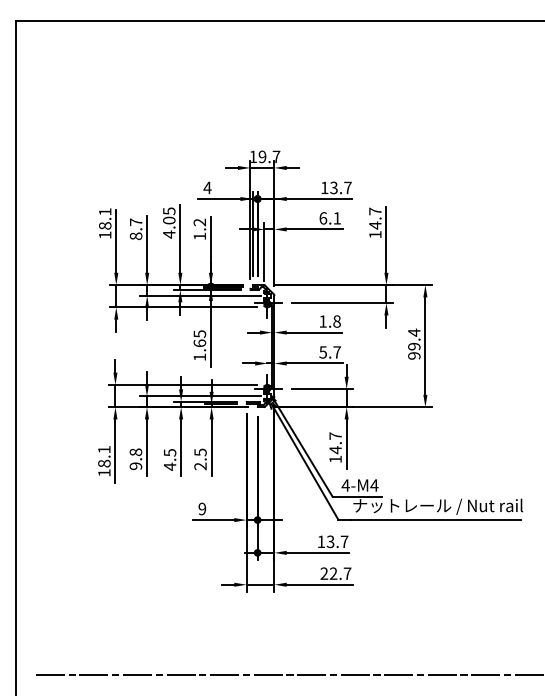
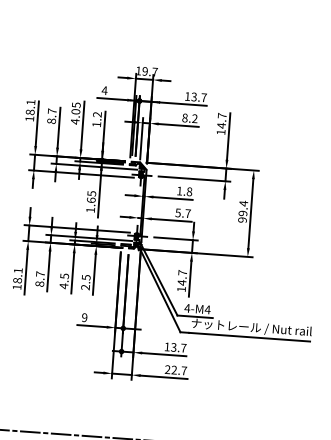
text: (329, 218) -> (189, 118), 6.1 -> 8.2
text: (135, 459) -> (39, 279), 9.8 -> 8.7

